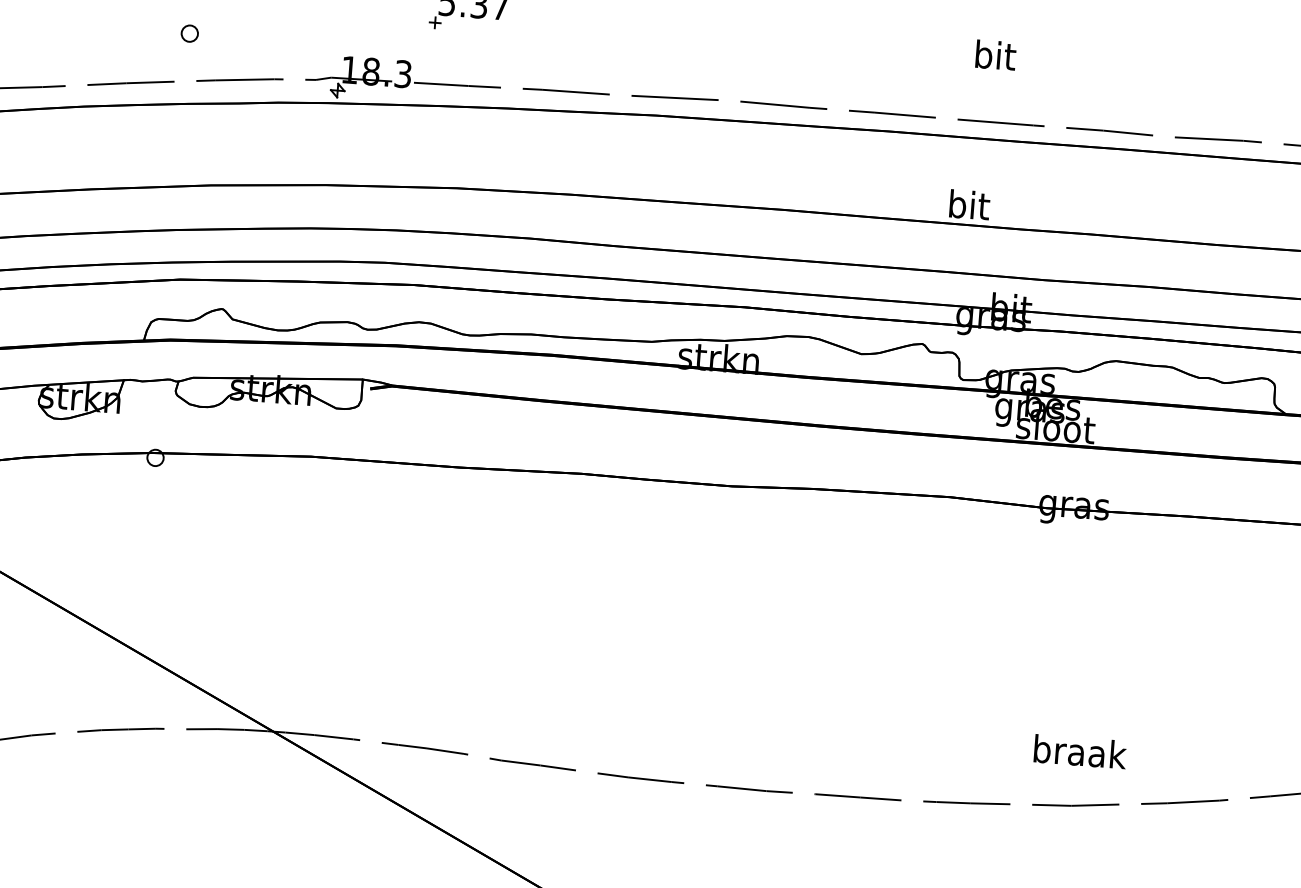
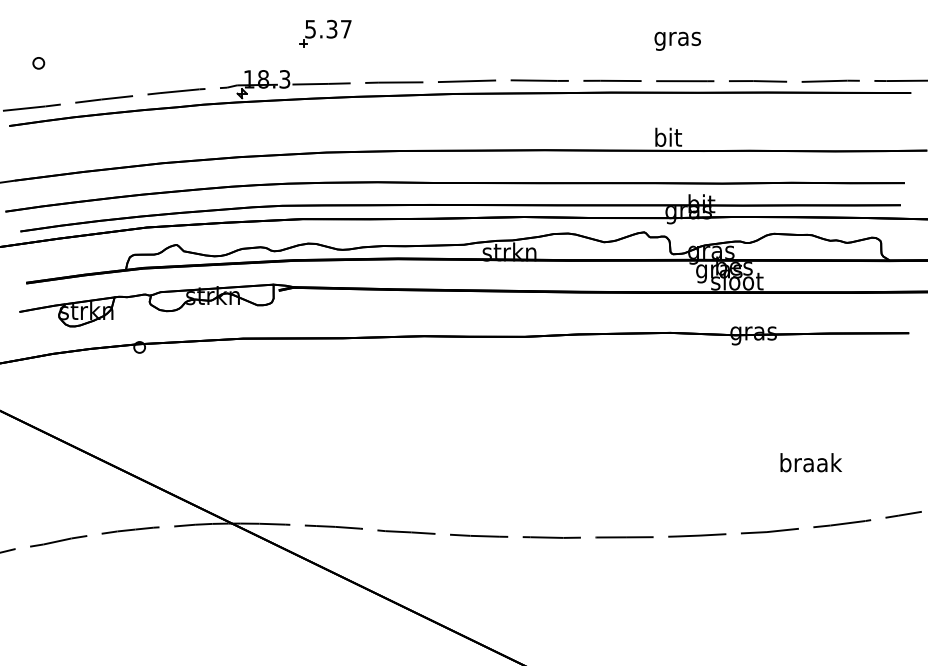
part: (189, 33) -> (38, 63), moved
text: (994, 58) -> (677, 38), bit -> gras
text: (1079, 751) -> (810, 462), moved

